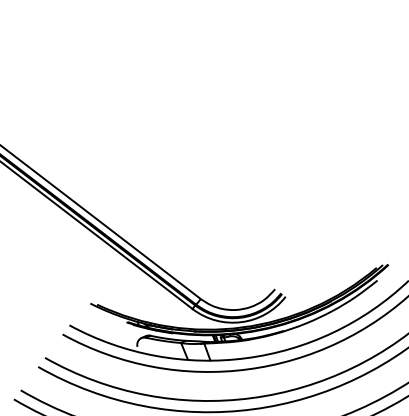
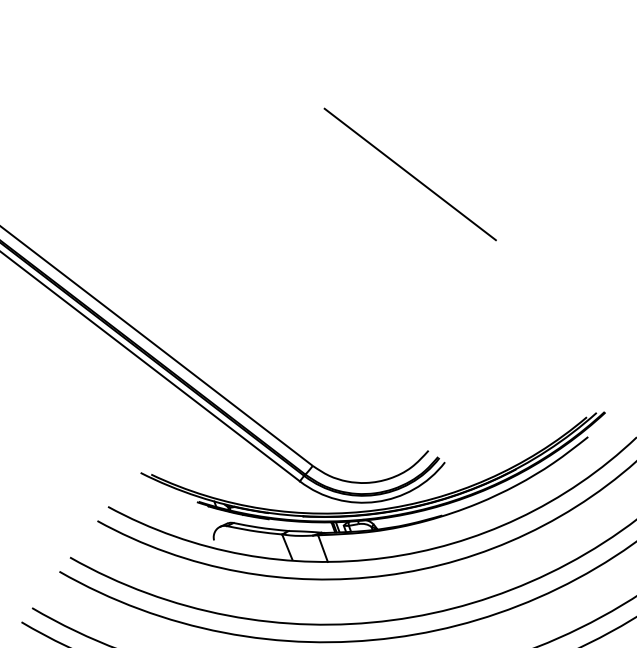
line: (263, 111) -> (410, 173), added

